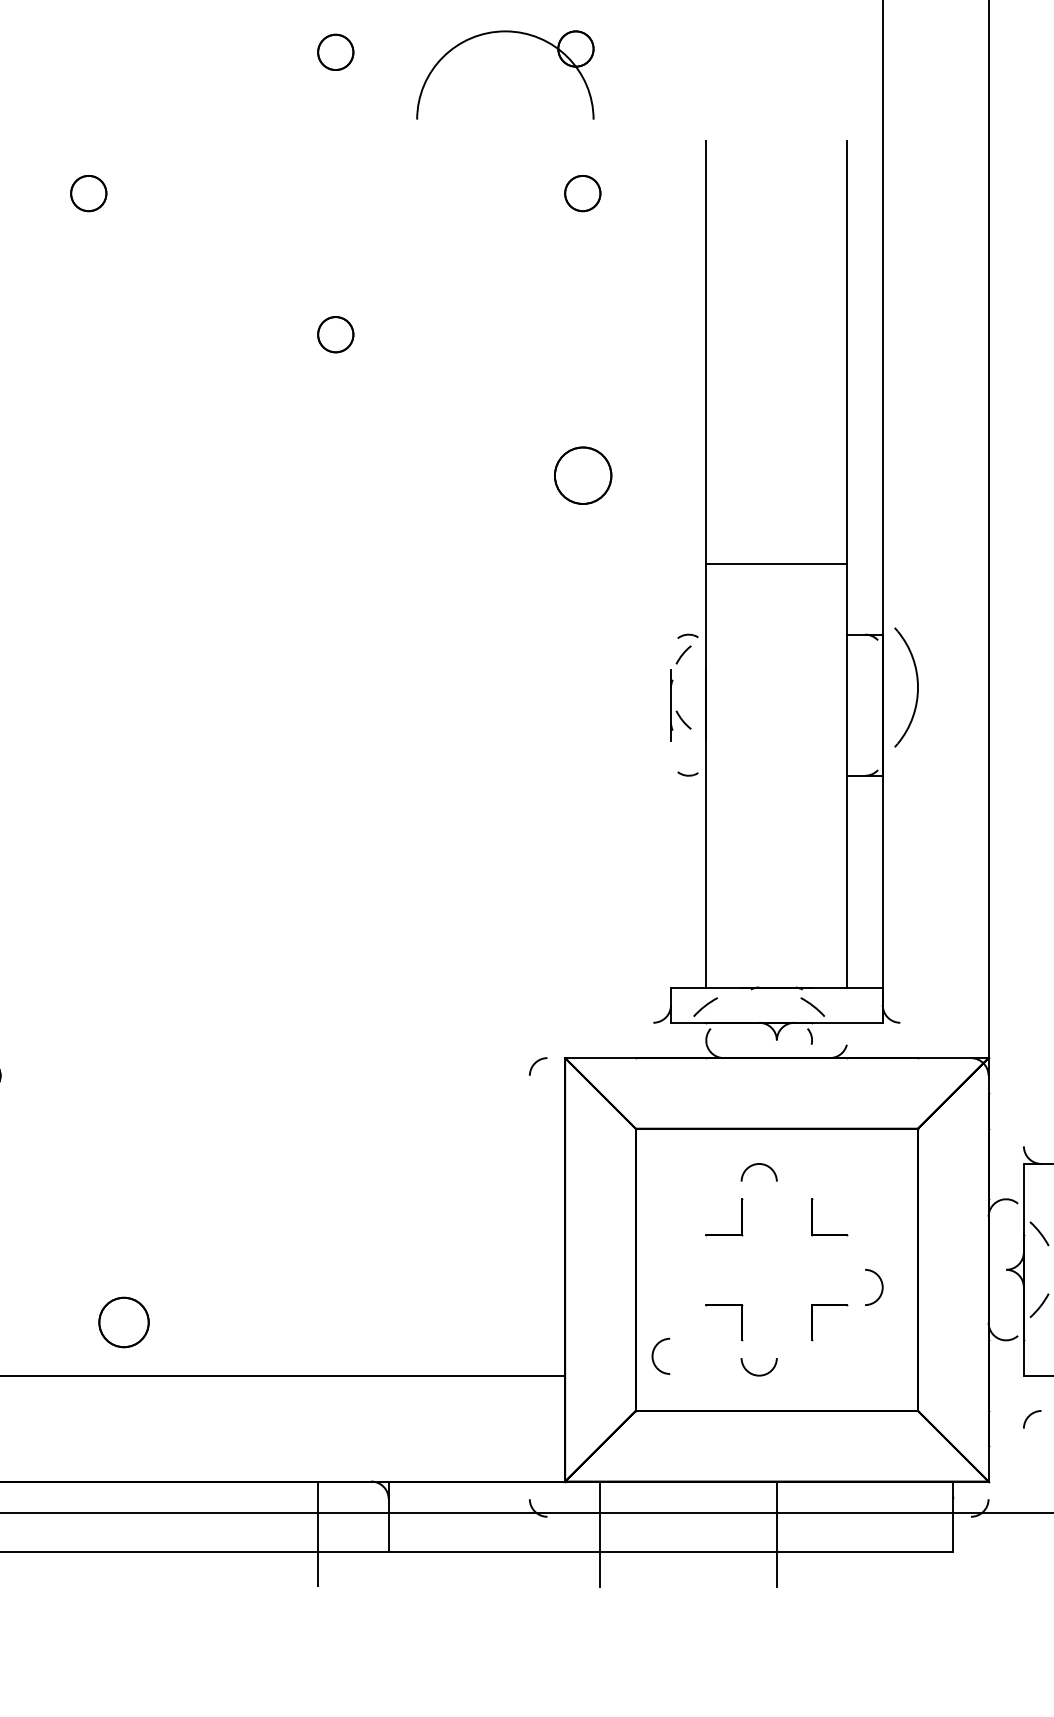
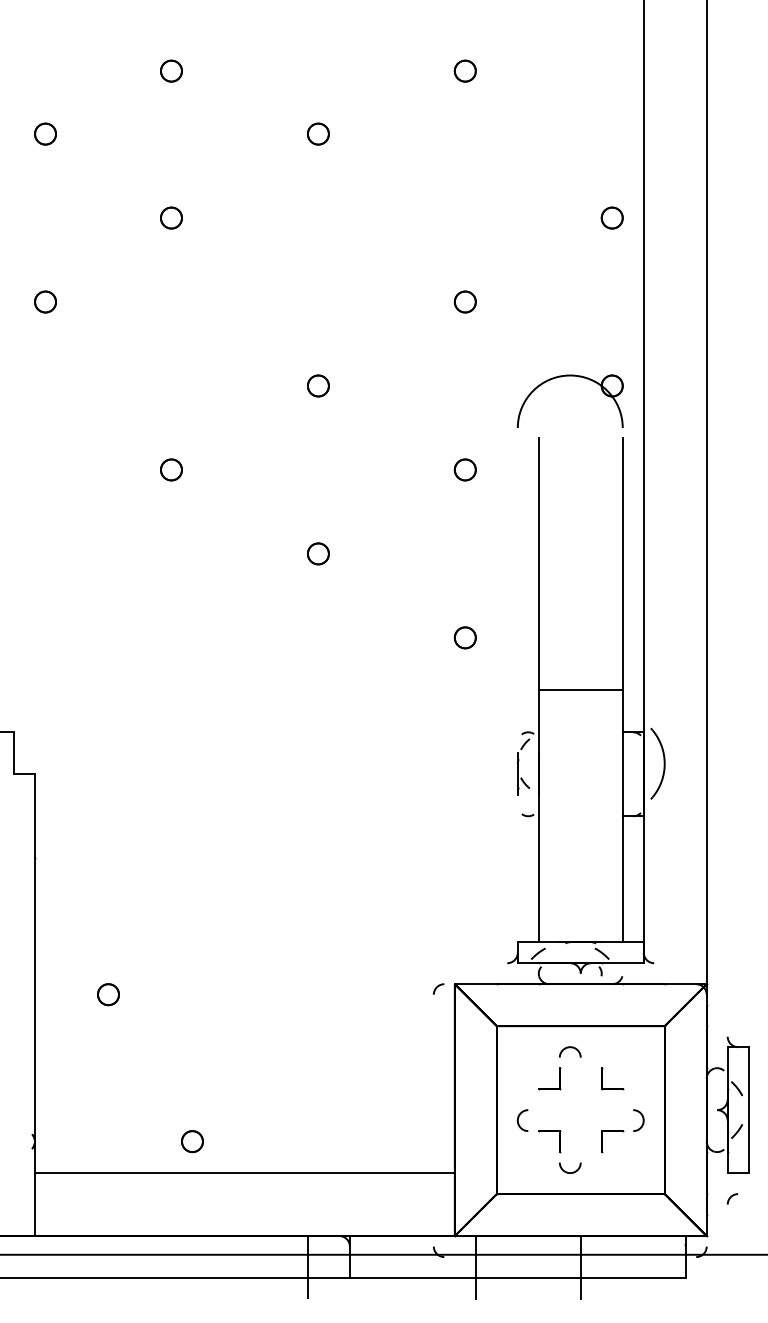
part: (504, 33) -> (569, 376), moved
part: (581, 475) -> (464, 637), size x0.62
part: (124, 1322) -> (192, 1141), size x0.71
curve: (653, 1356) -> (518, 1120), moved

